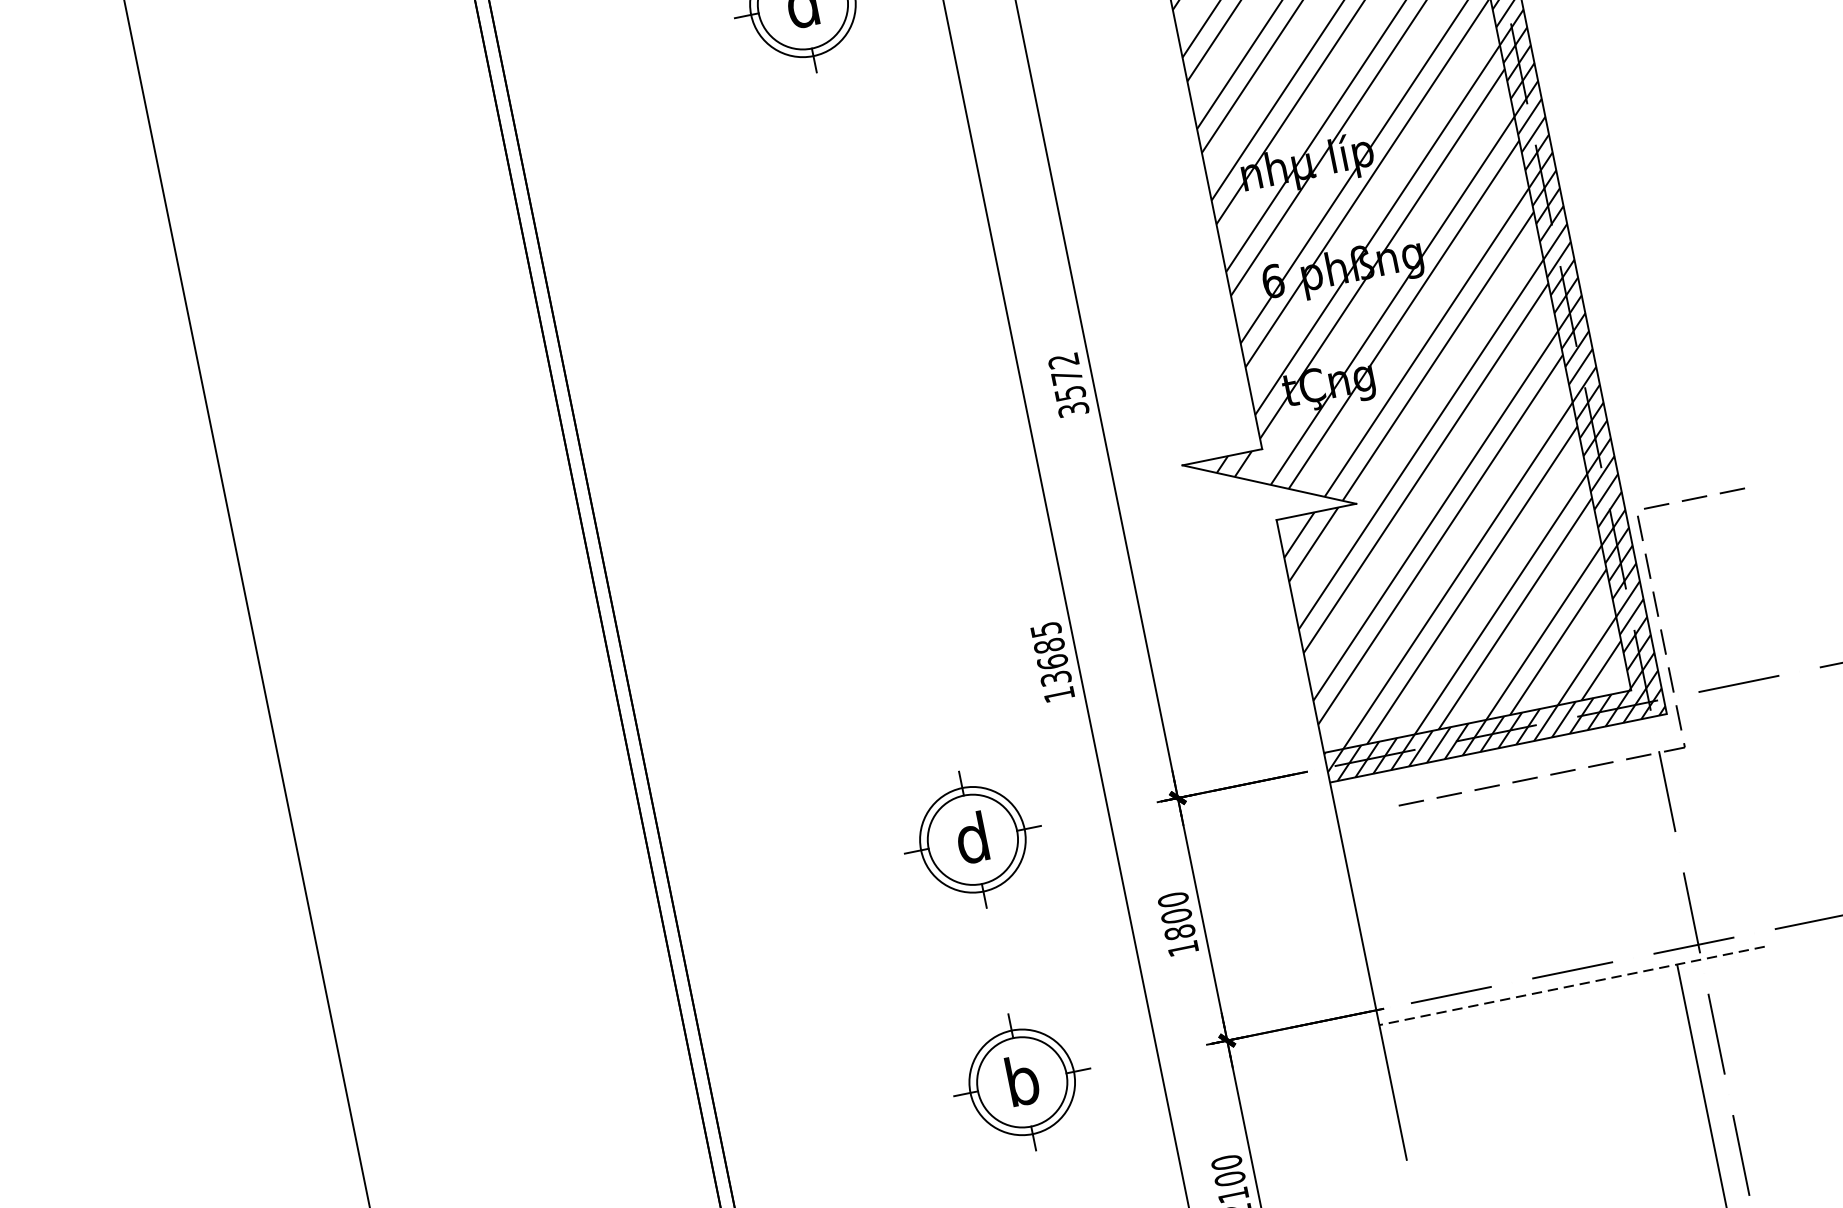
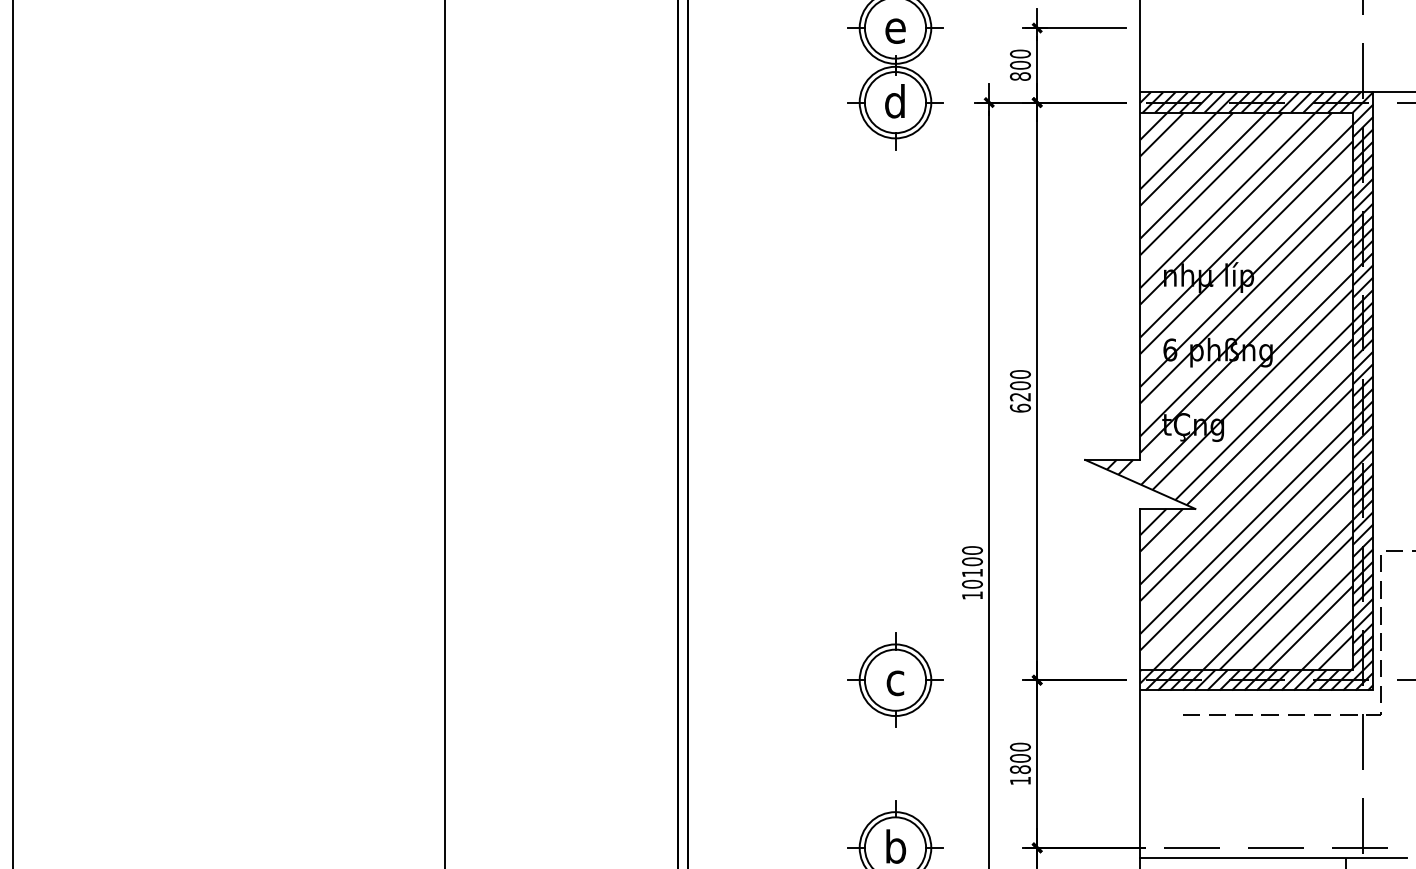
text: (1067, 385) -> (1019, 391), 3572 -> 6200
text: (1051, 654) -> (972, 567), 13685 -> 10100
text: (970, 837) -> (894, 678), d -> c
line: (1572, 986) -> (1273, 858), dashed -> solid

